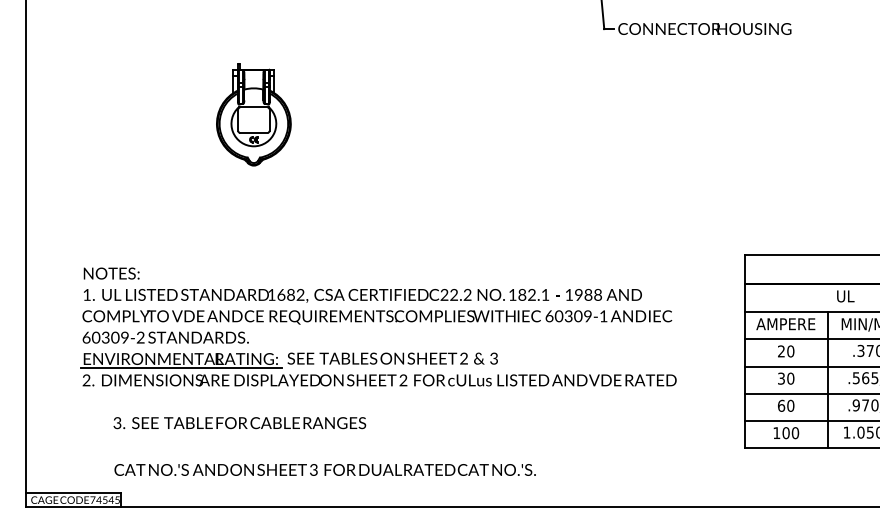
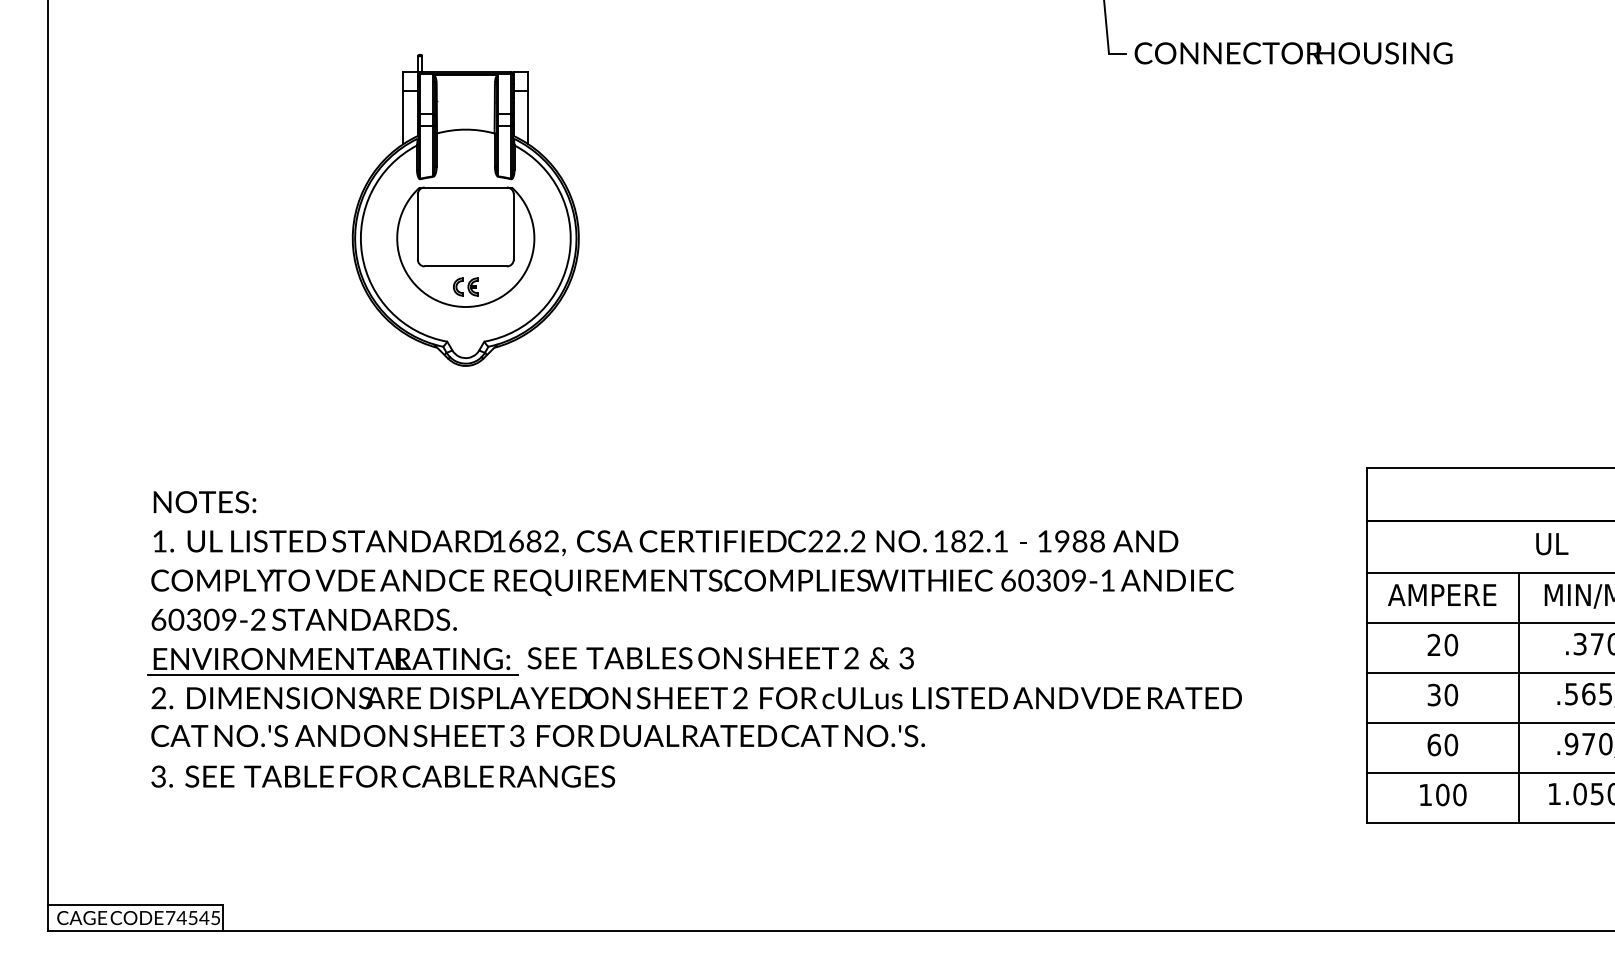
part: (253, 114) -> (465, 210), size x1.67
text: (239, 423) -> (382, 777), moved
text: (324, 469) -> (536, 735), moved

